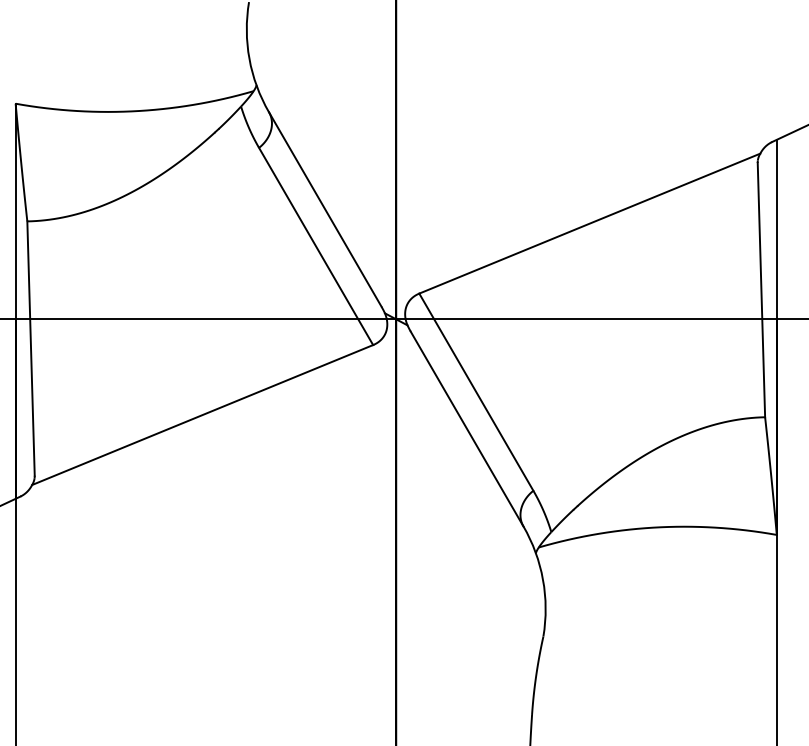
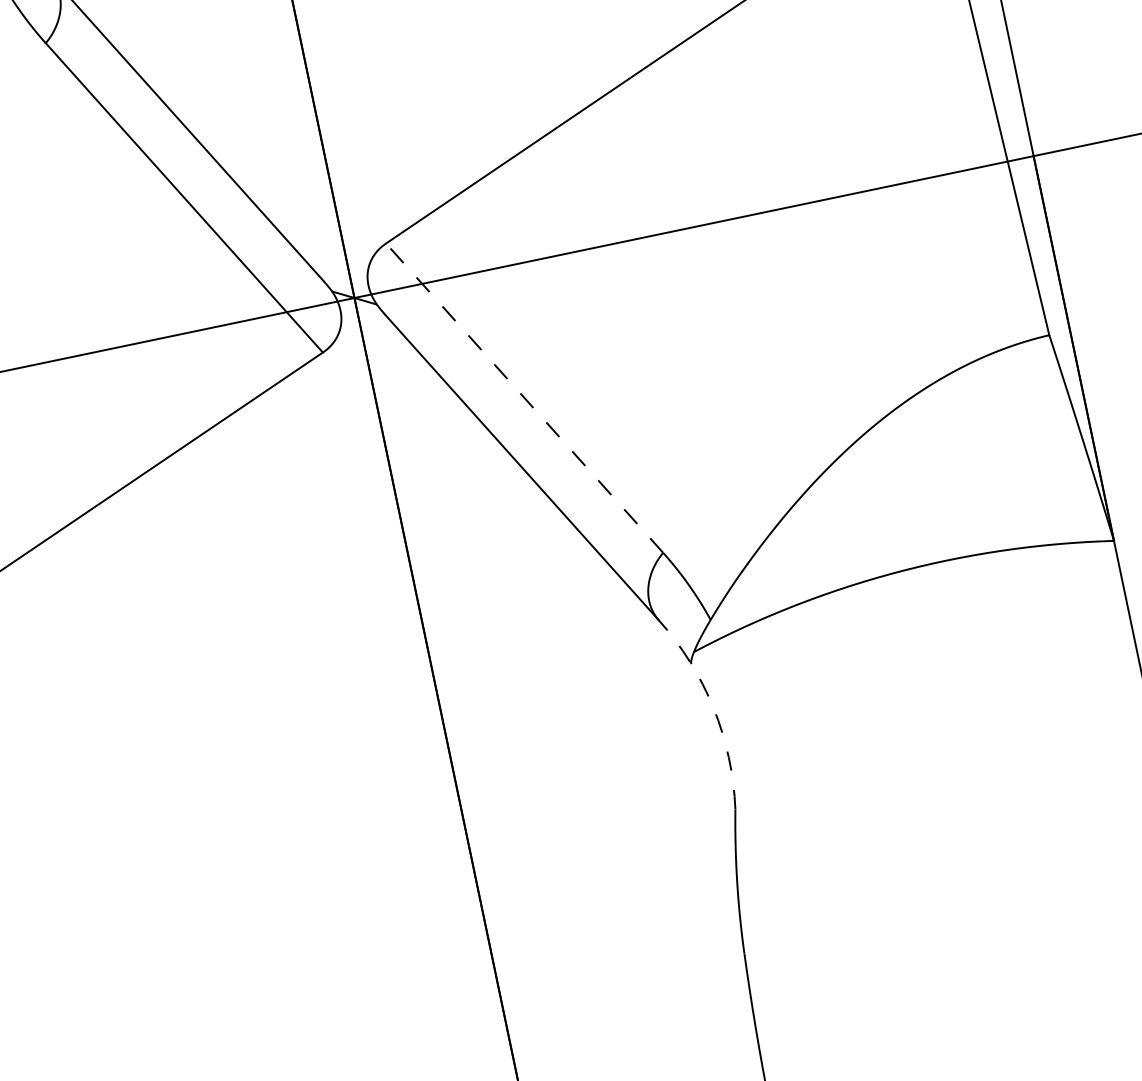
line: (476, 392) -> (525, 398), solid -> dashed
arc: (543, 579) -> (714, 707), solid -> dashed

